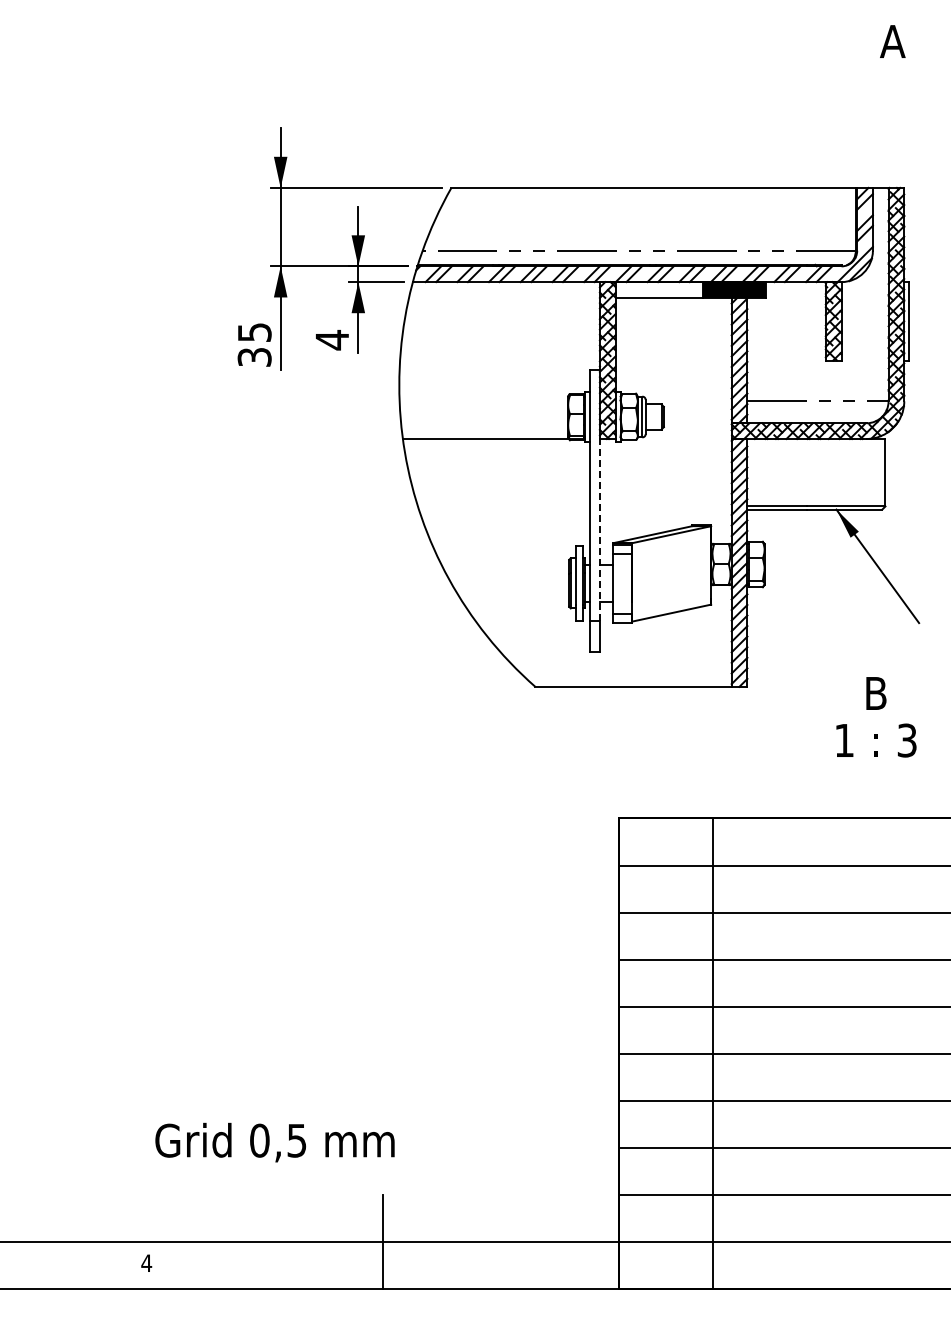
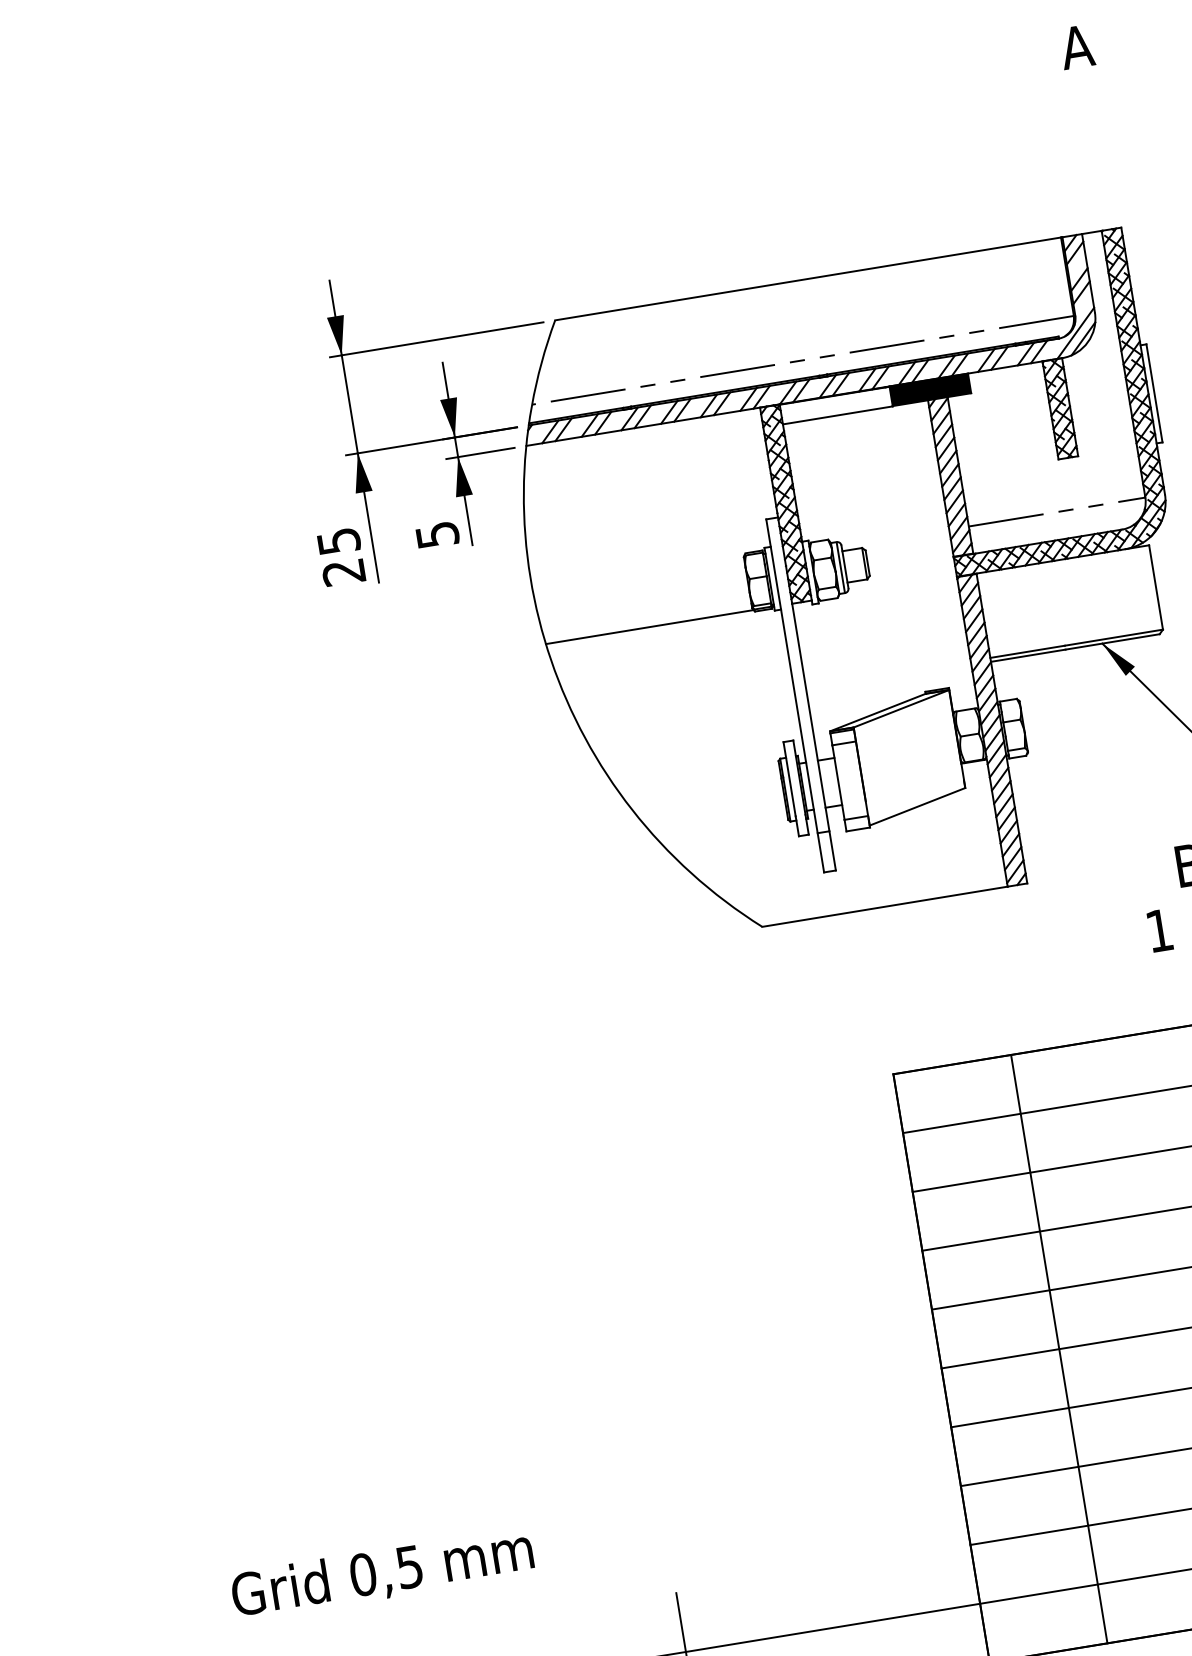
text: (332, 339) -> (437, 534), 4 -> 5
text: (254, 357) -> (343, 572), 35 -> 25
line: (599, 529) -> (810, 716), dashed -> solid
text: (274, 1142) -> (381, 1573), moved

